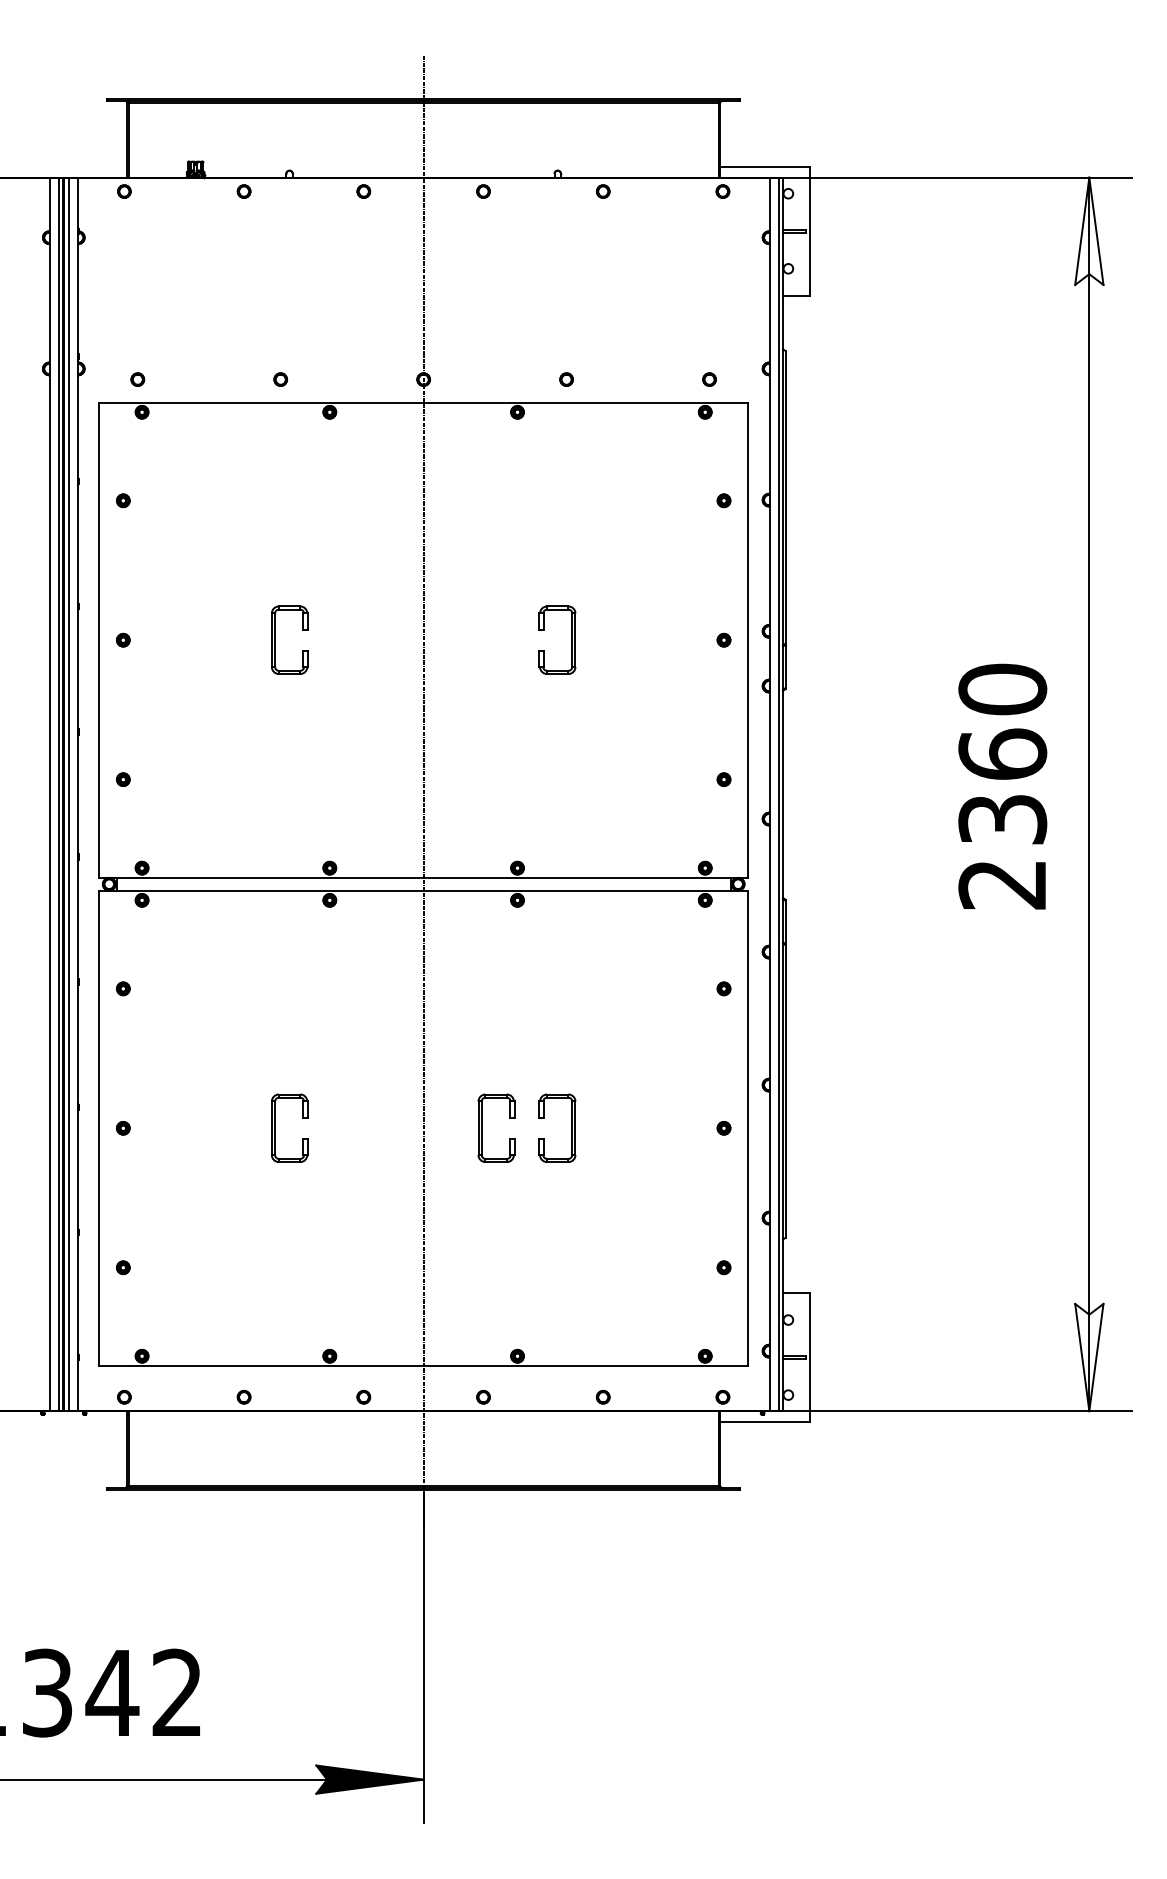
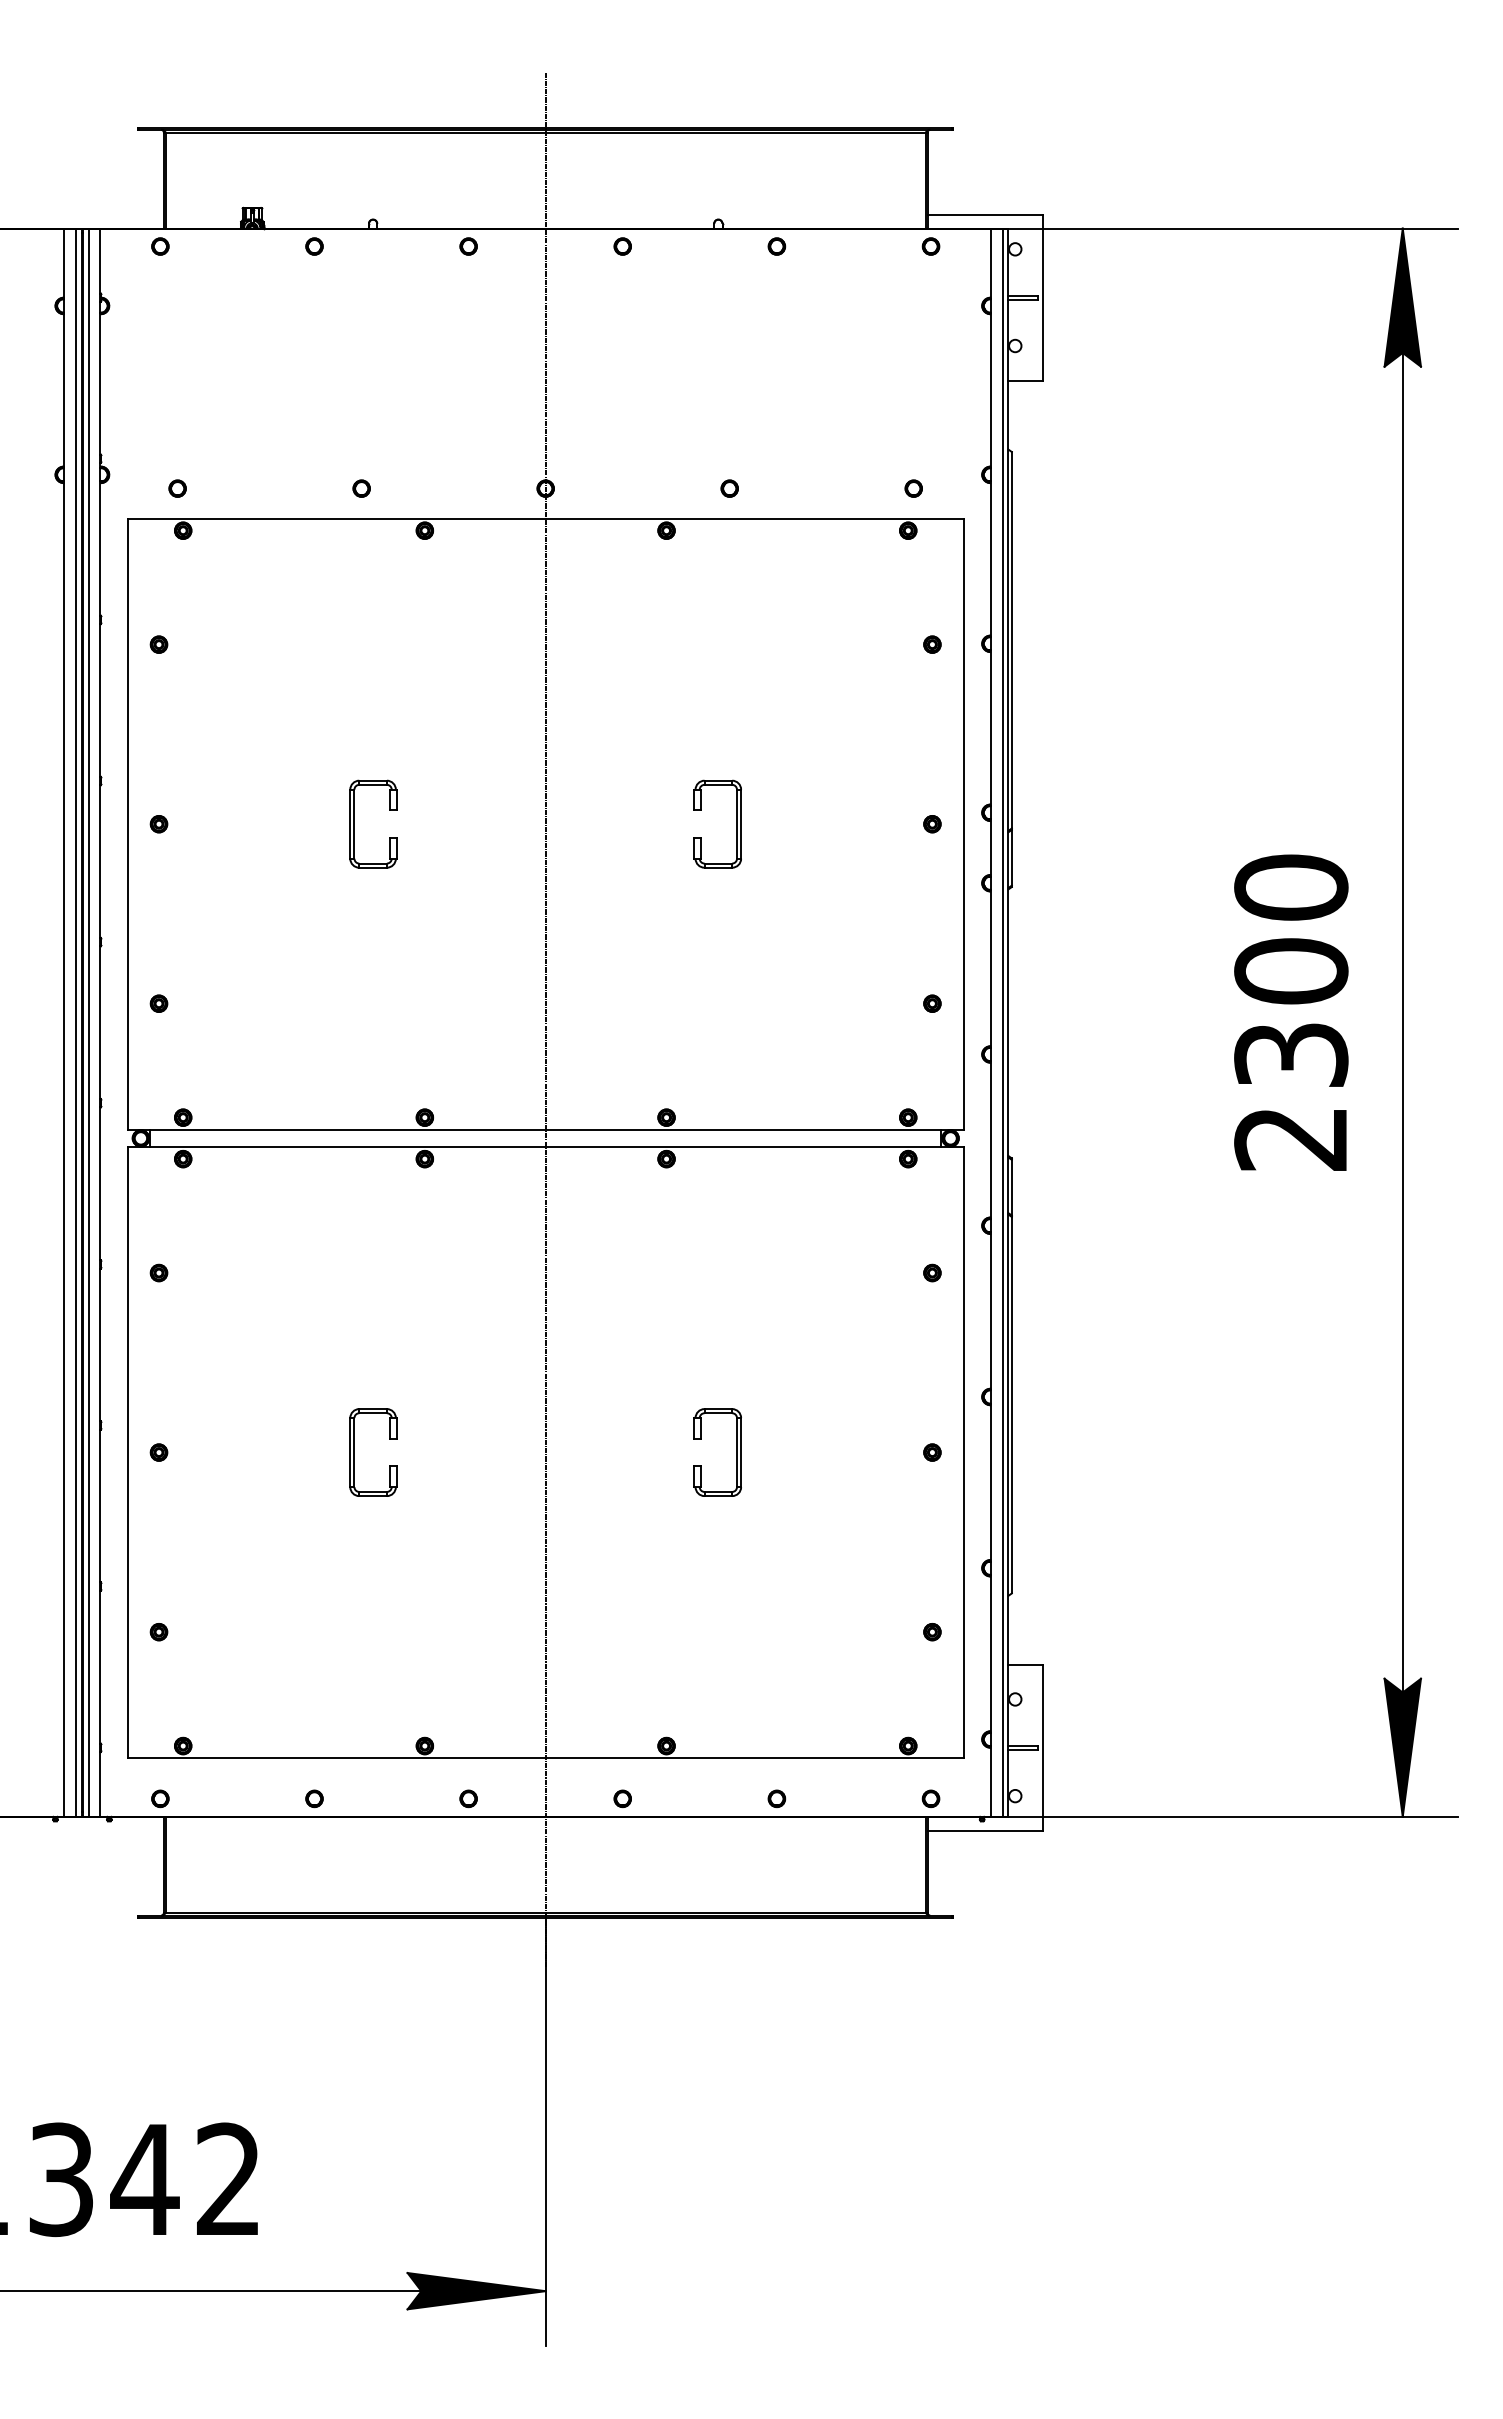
fill: (1089, 231) -> (1402, 297), added
text: (1002, 753) -> (1291, 970), 2360 -> 2300
part: (481, 1128) -> (620, 1452), removed
fill: (1089, 1357) -> (1402, 1747), added

